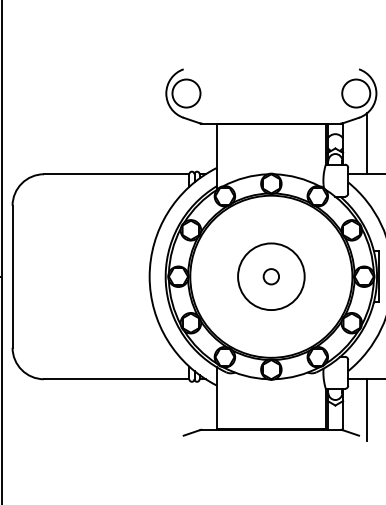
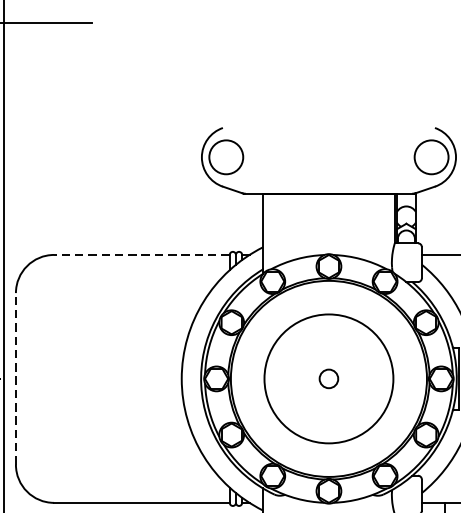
line: (367, 143) -> (445, 217), removed
line: (116, 174) -> (141, 255), solid -> dashed
line: (12, 276) -> (15, 378), solid -> dashed
circle: (271, 276) -> (329, 378), size x1.6

